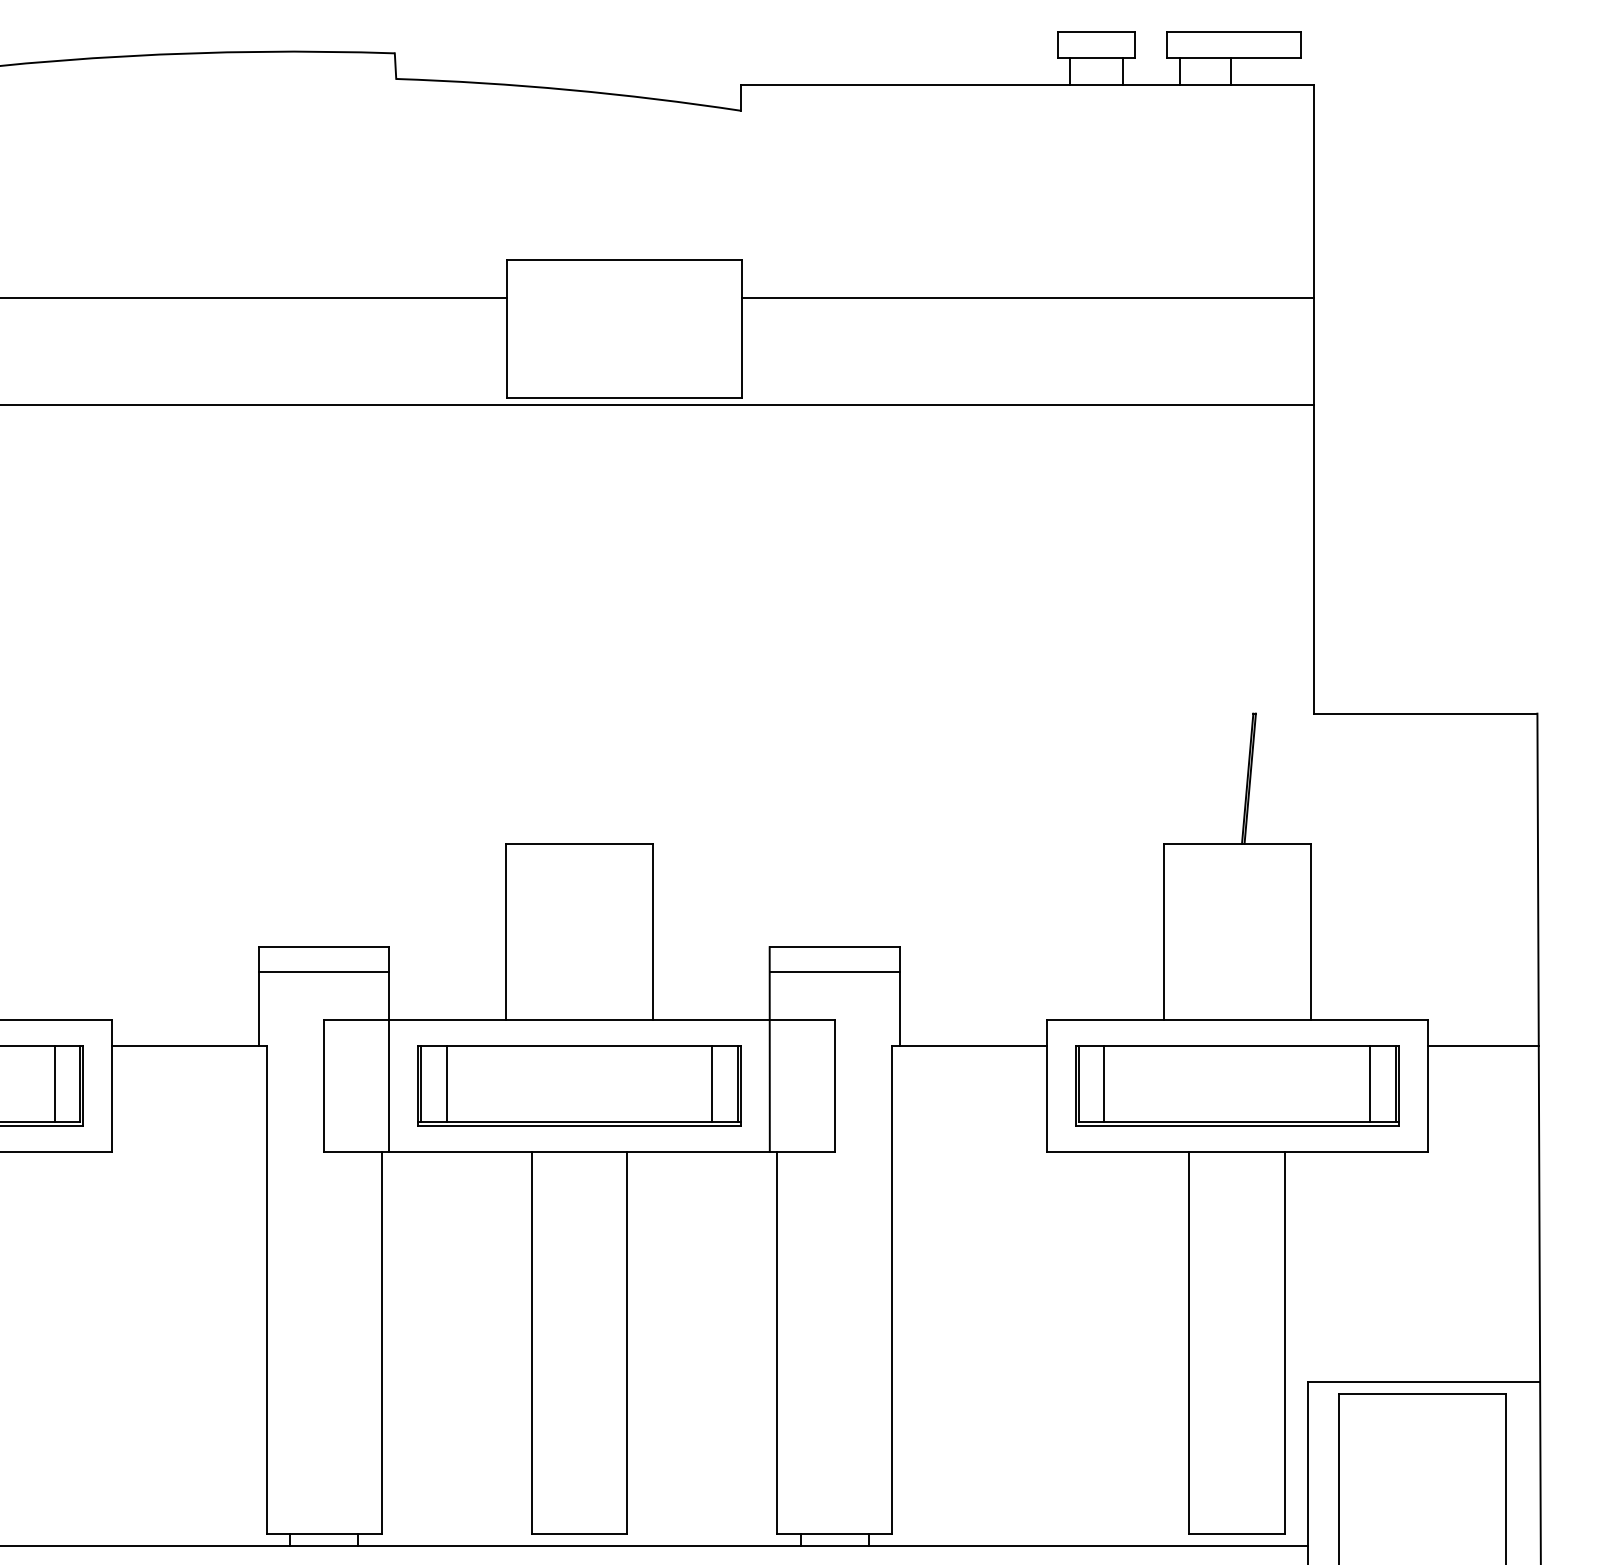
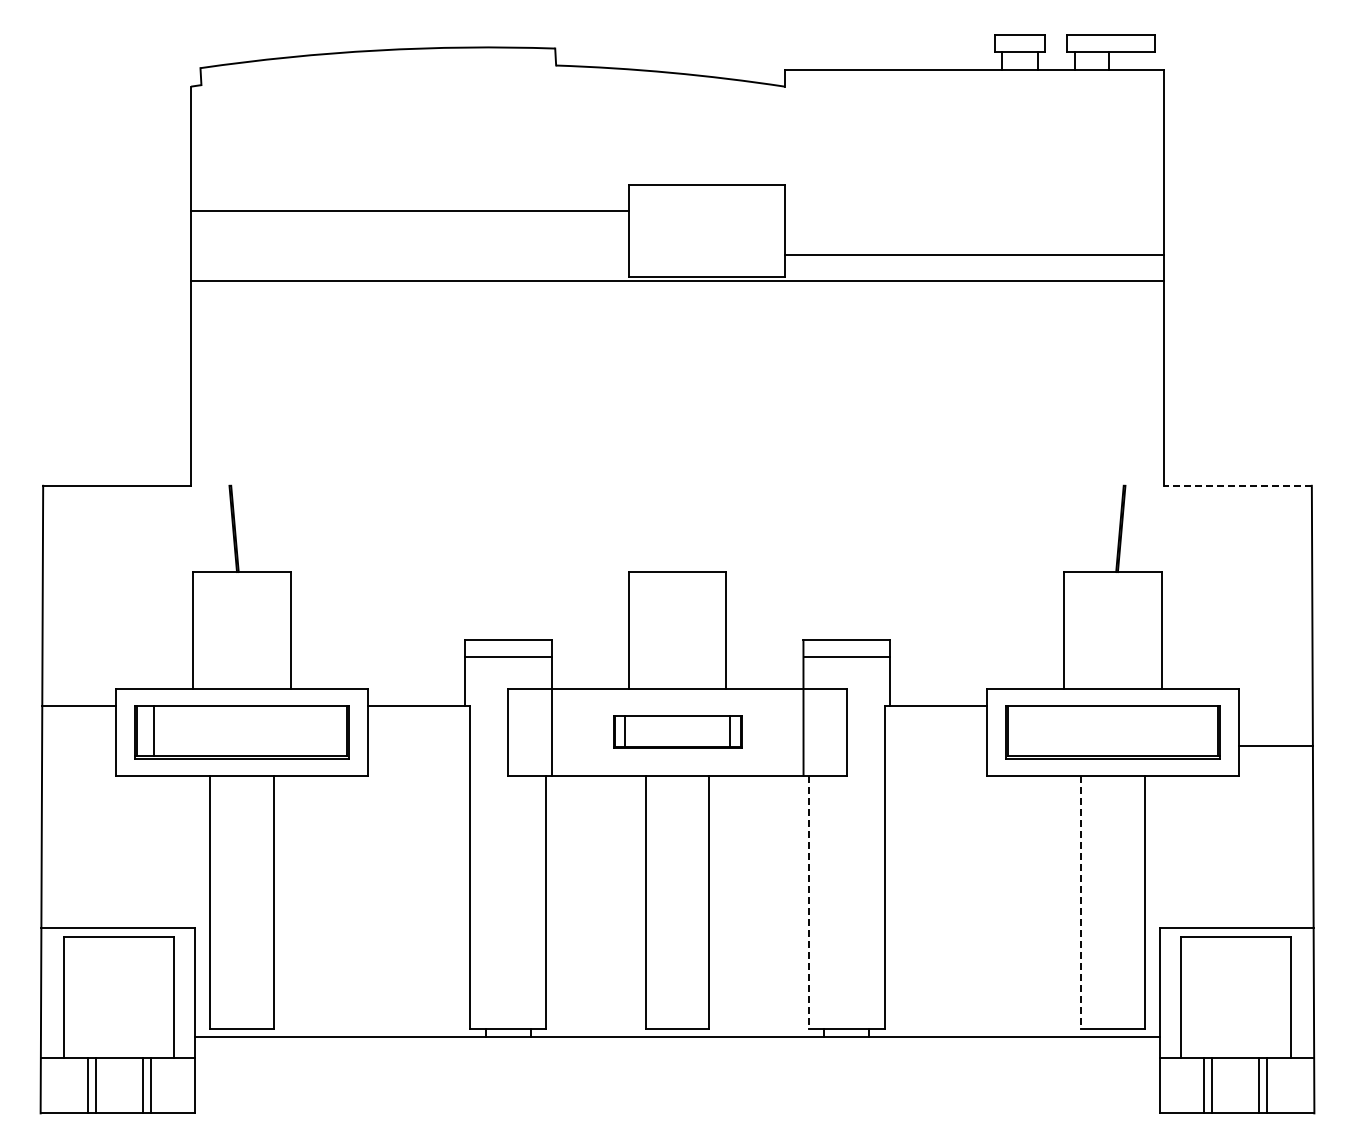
line: (1026, 297) -> (973, 254), moved
line: (1425, 713) -> (1237, 485), solid -> dashed
line: (1482, 1045) -> (1275, 745), moved
line: (53, 1083) -> (329, 730), removed
line: (1105, 1083) -> (1025, 730), removed
line: (1370, 1083) -> (1201, 730), removed
part: (579, 1086) -> (677, 732), size x0.6
line: (777, 1342) -> (808, 902), solid -> dashed
line: (1189, 1342) -> (1081, 902), solid -> dashed

